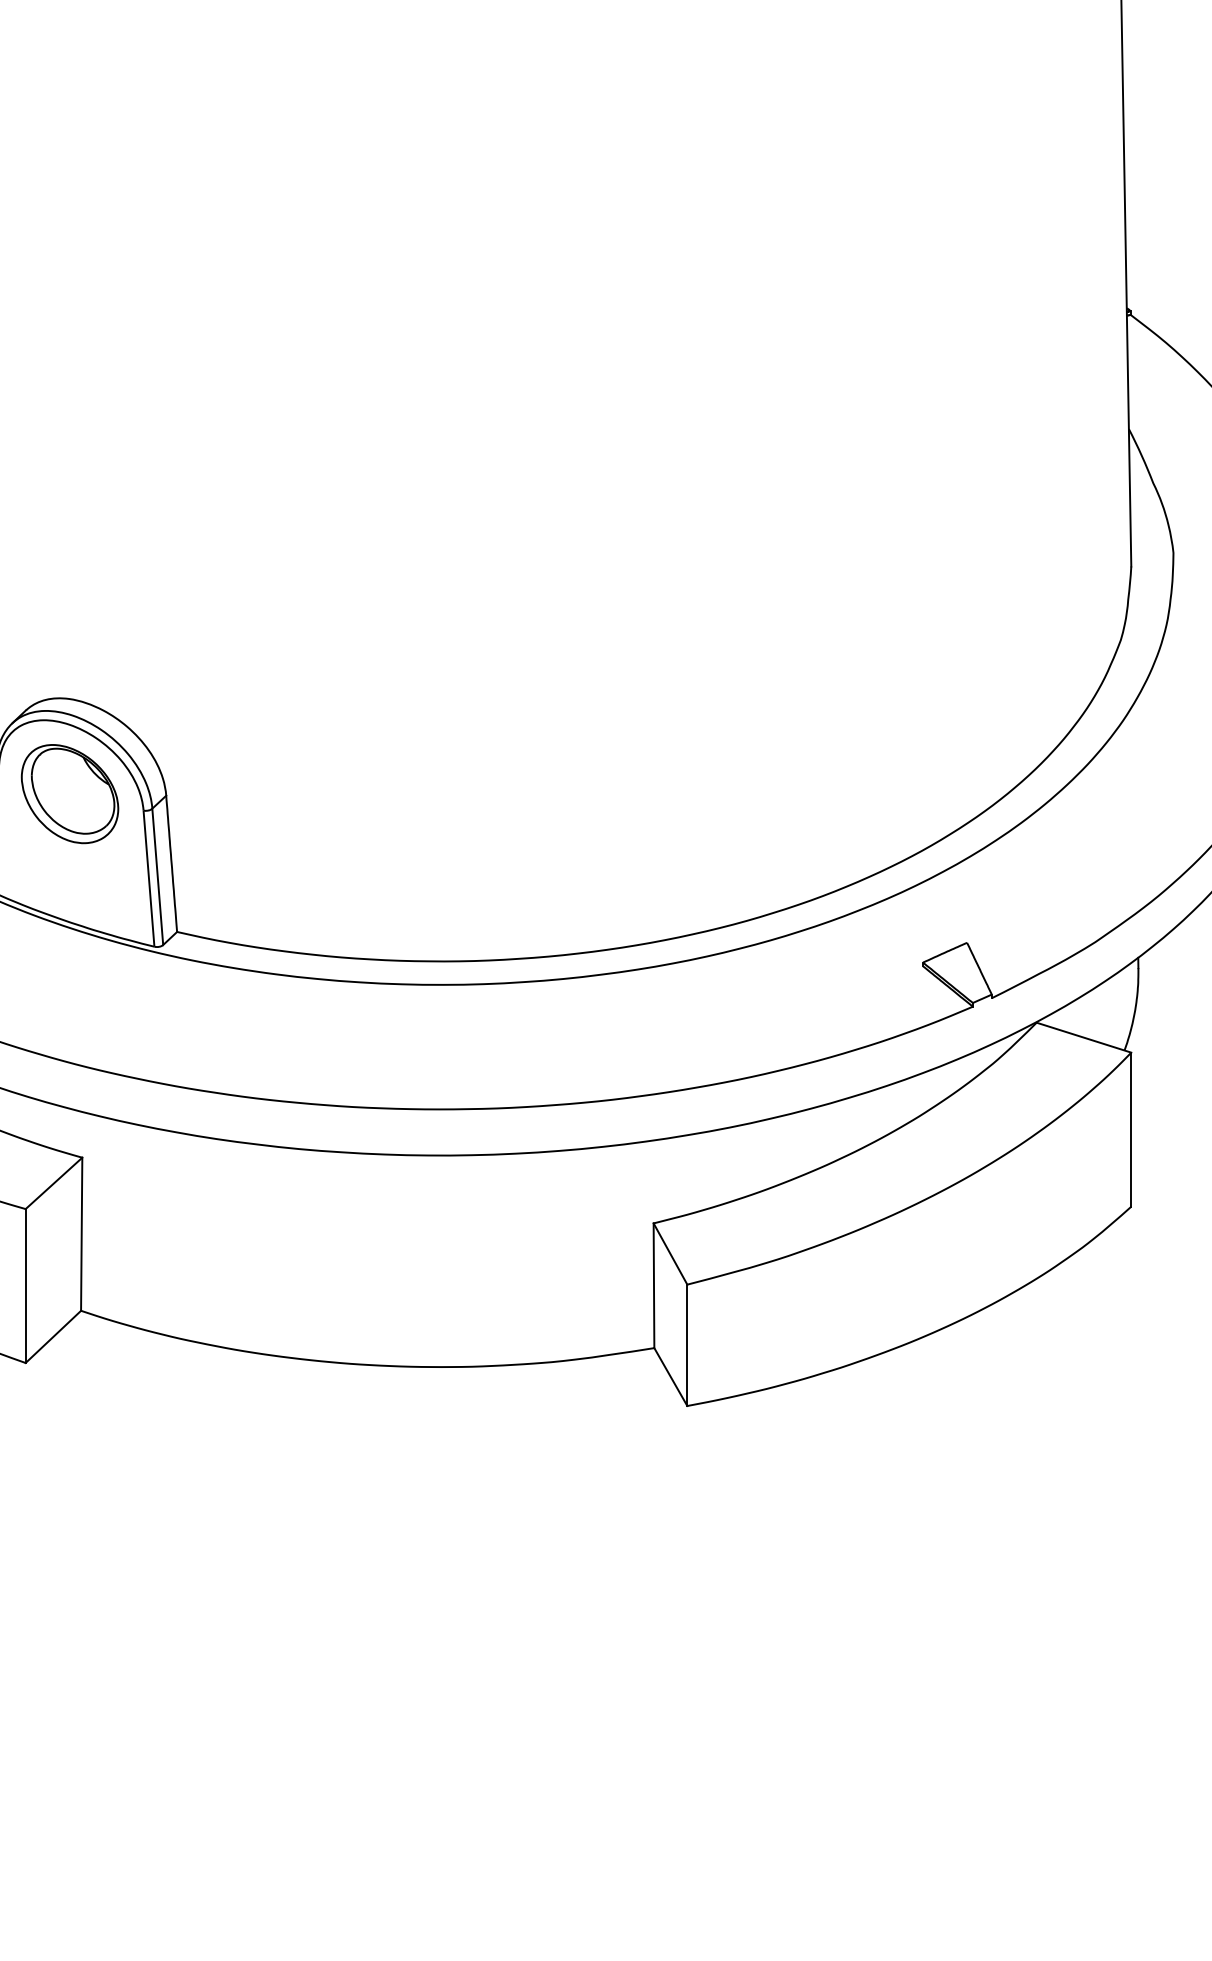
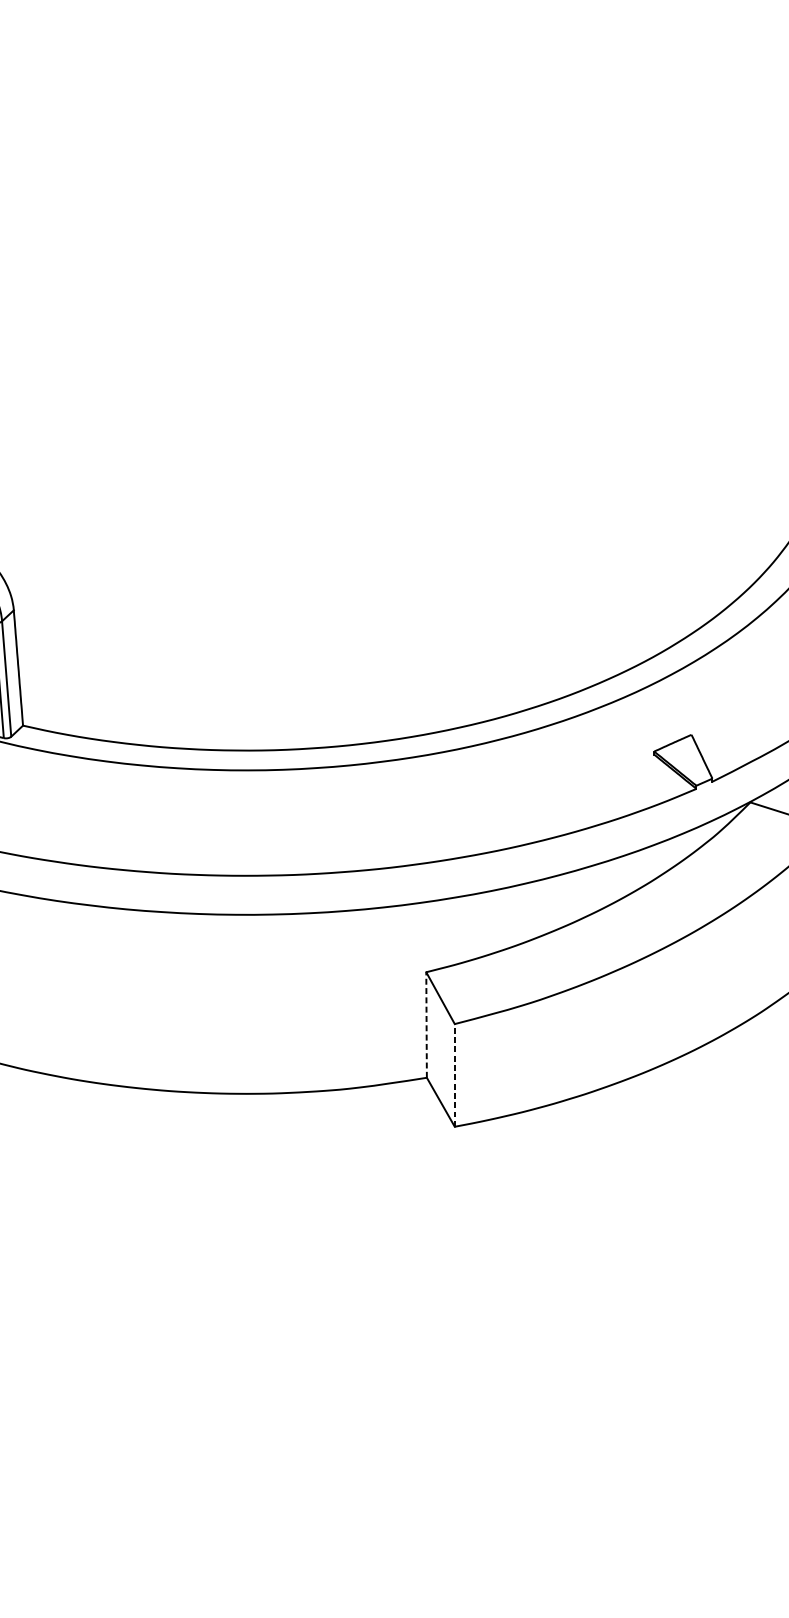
line: (654, 1285) -> (427, 1024), solid -> dashed
line: (687, 1345) -> (454, 1075), solid -> dashed

